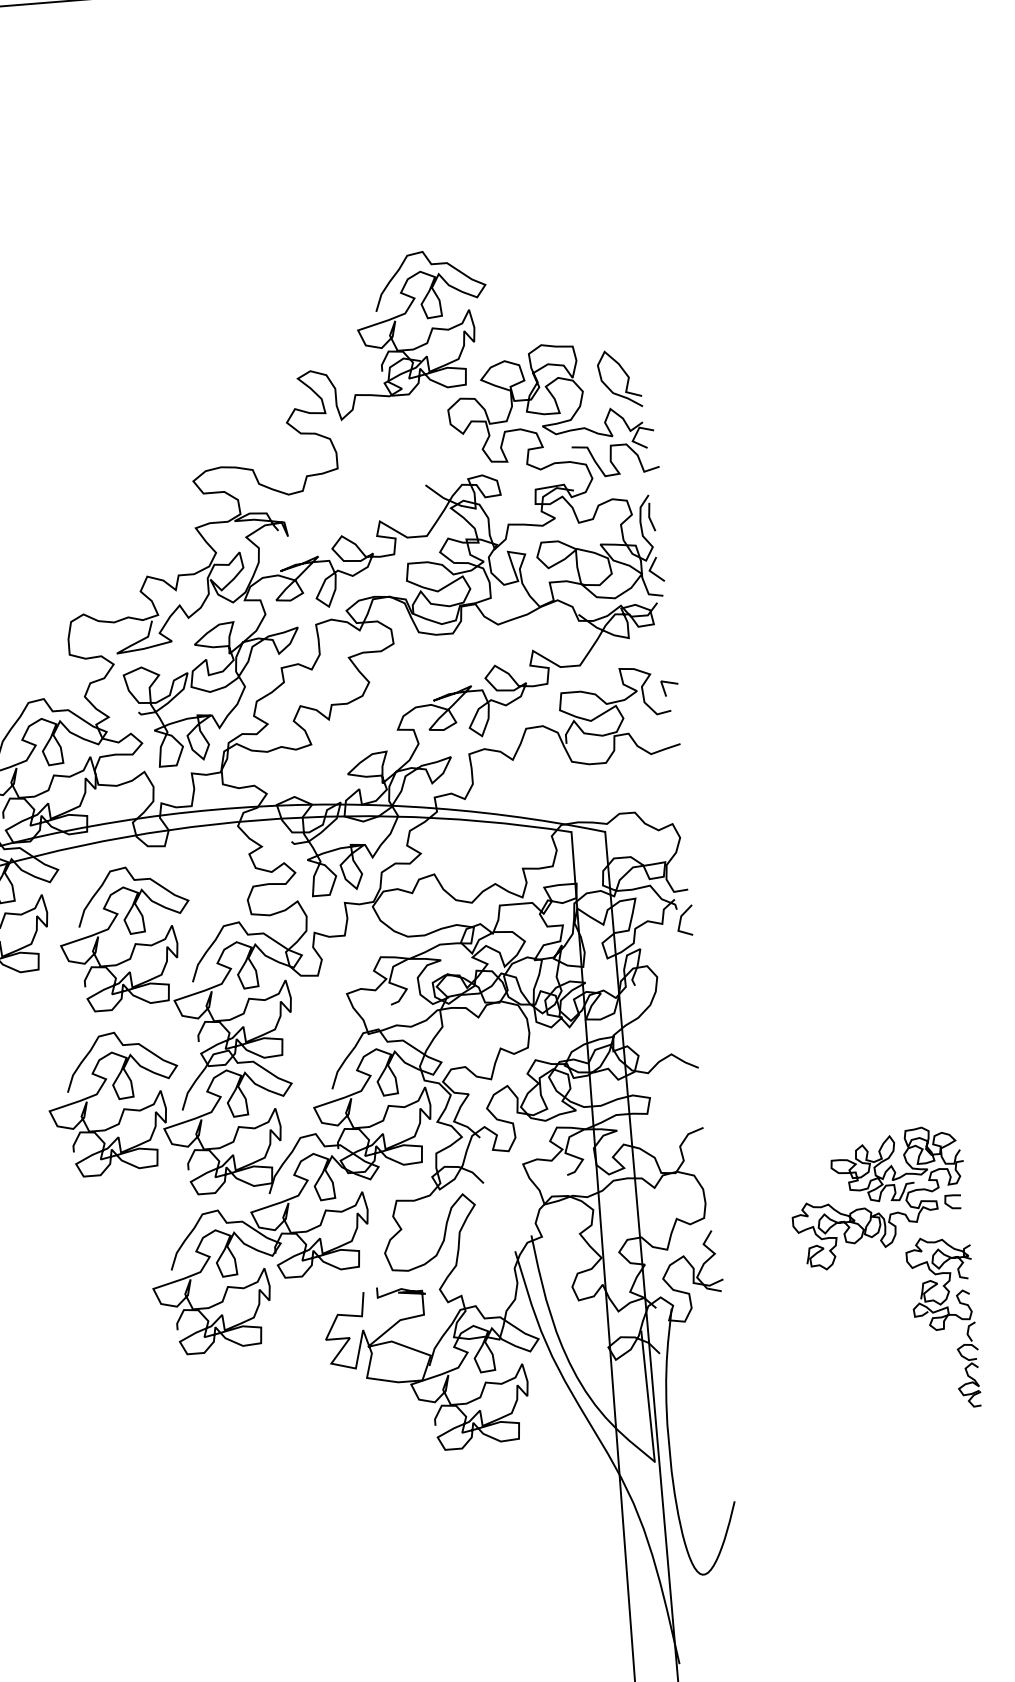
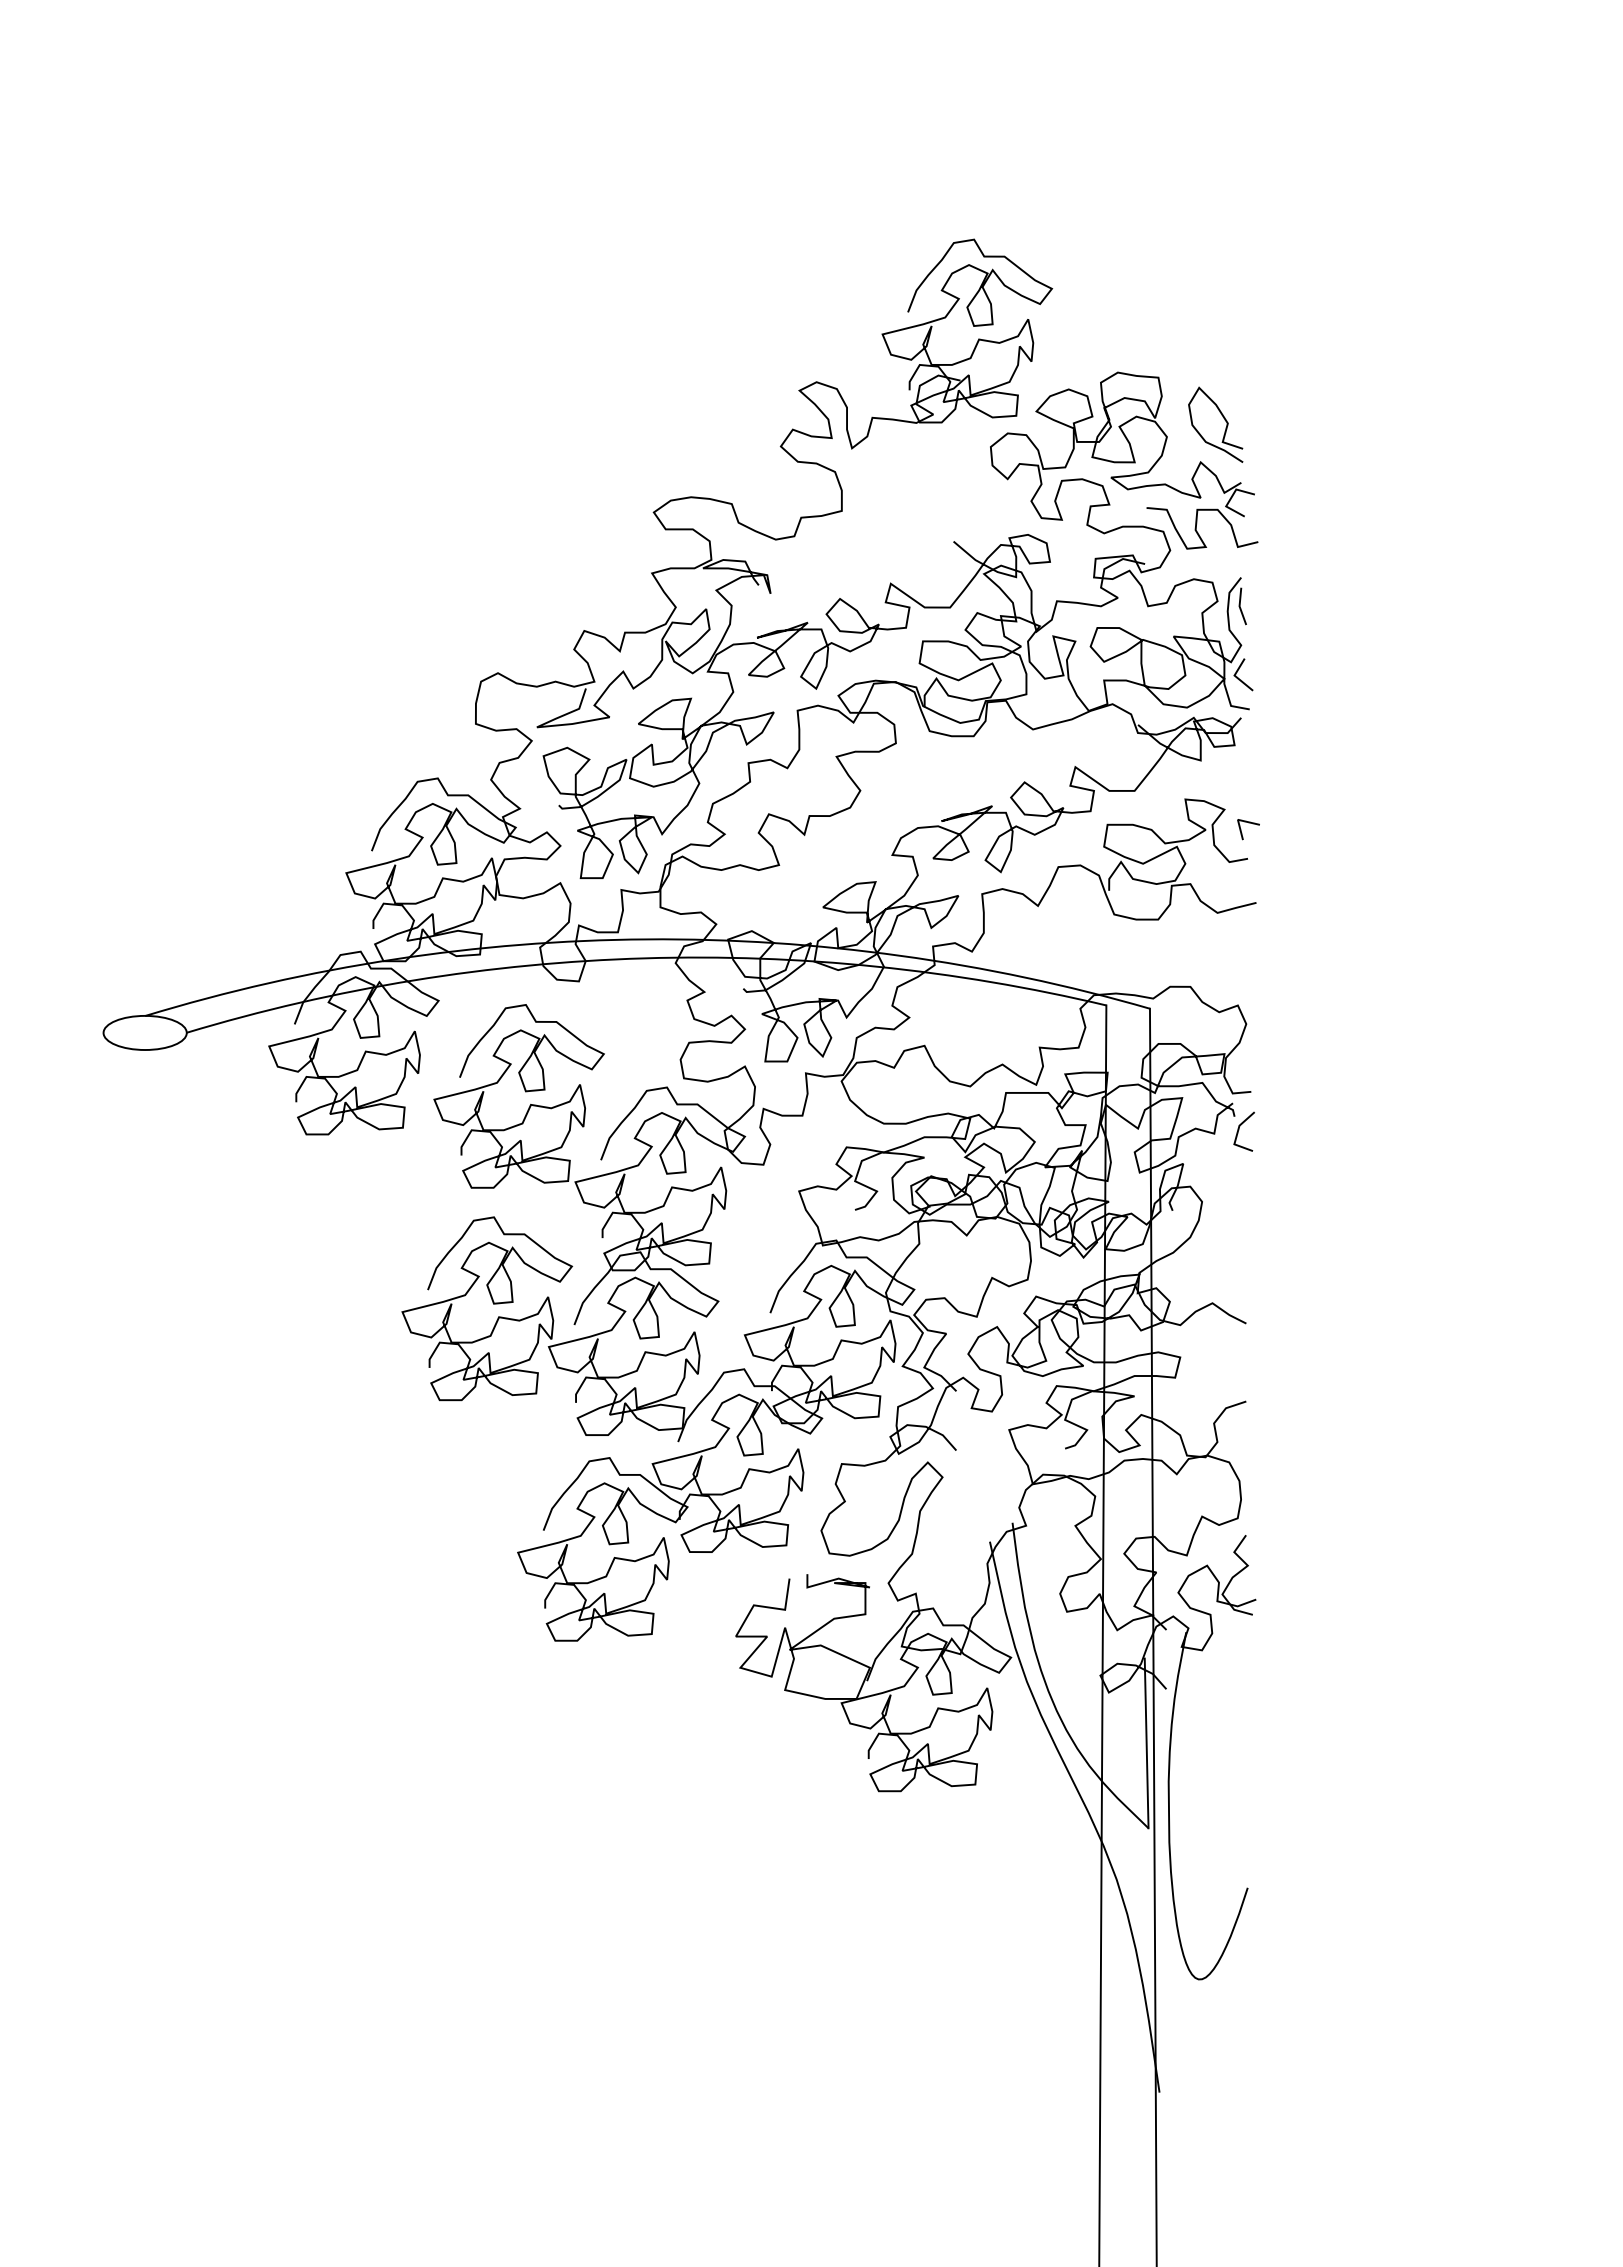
part: (906, 1261) -> (1494, 1595), removed

